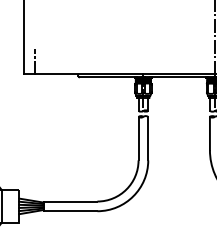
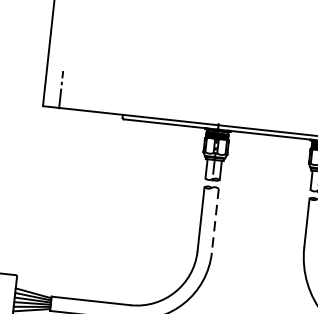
line: (148, 138) -> (215, 220), solid -> dashed

